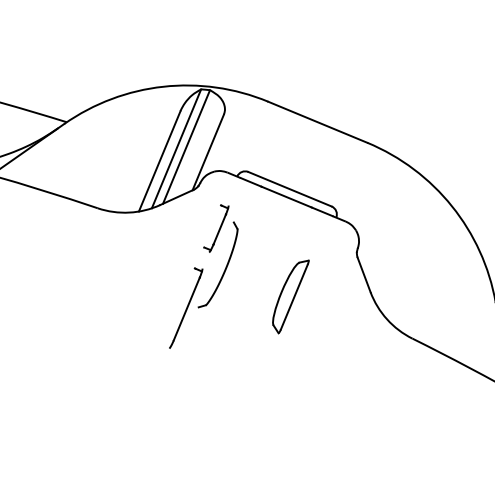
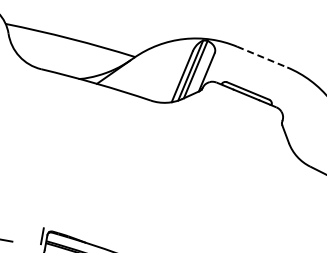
line: (318, 123) -> (262, 57), solid -> dashed
part: (203, 275) -> (204, 134), removed
part: (290, 296) -> (248, 145), removed

